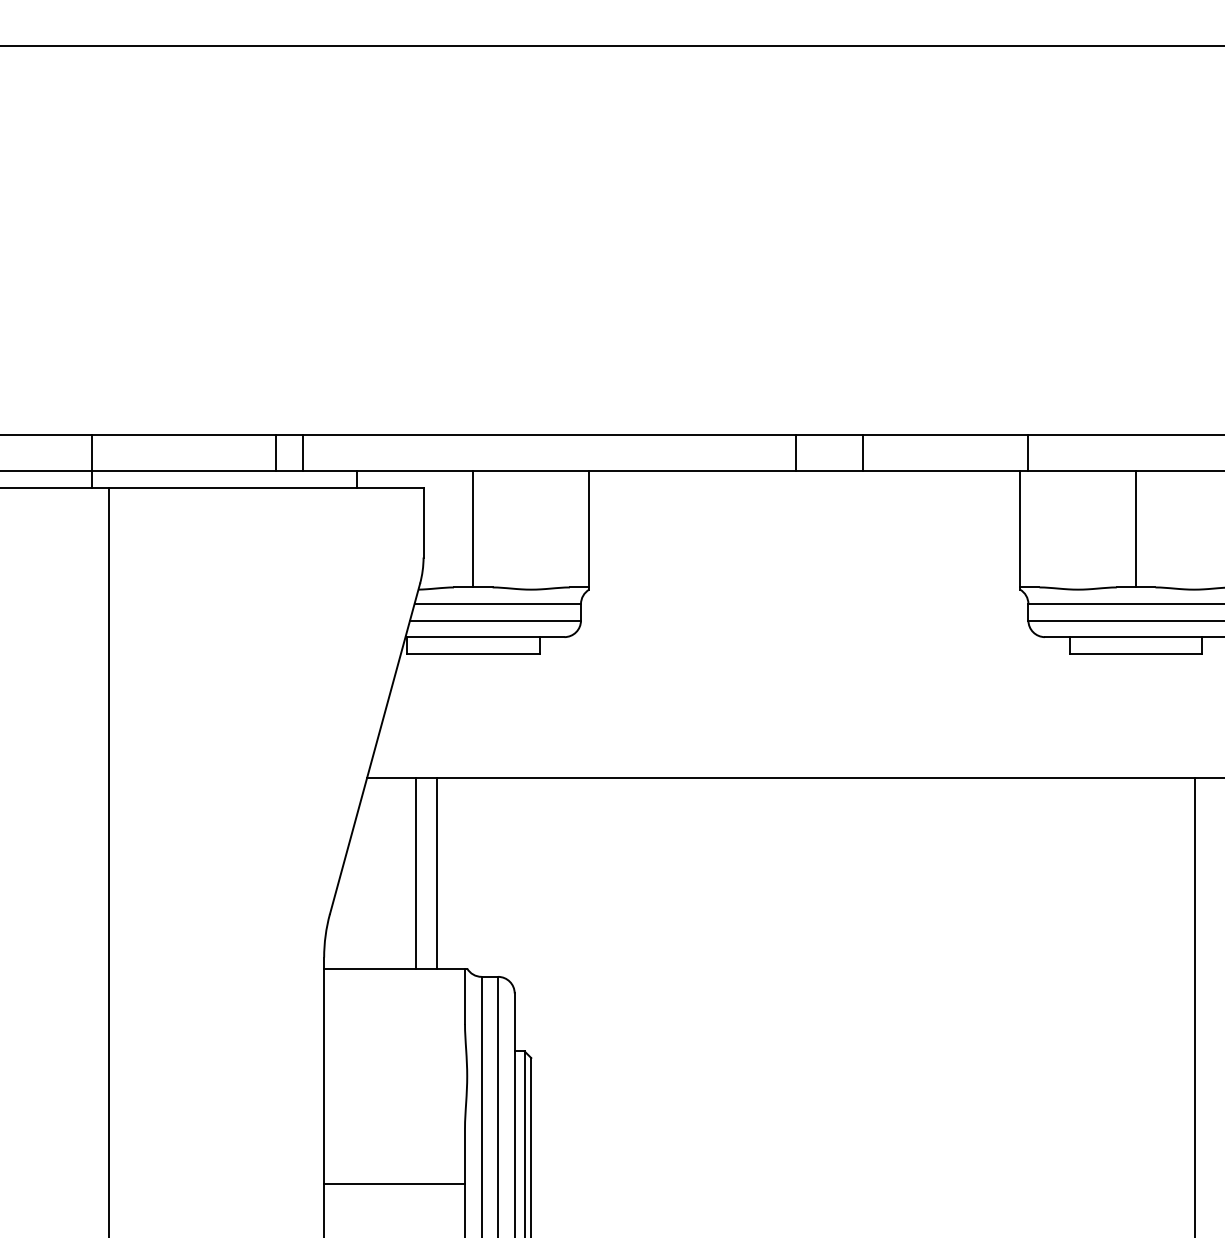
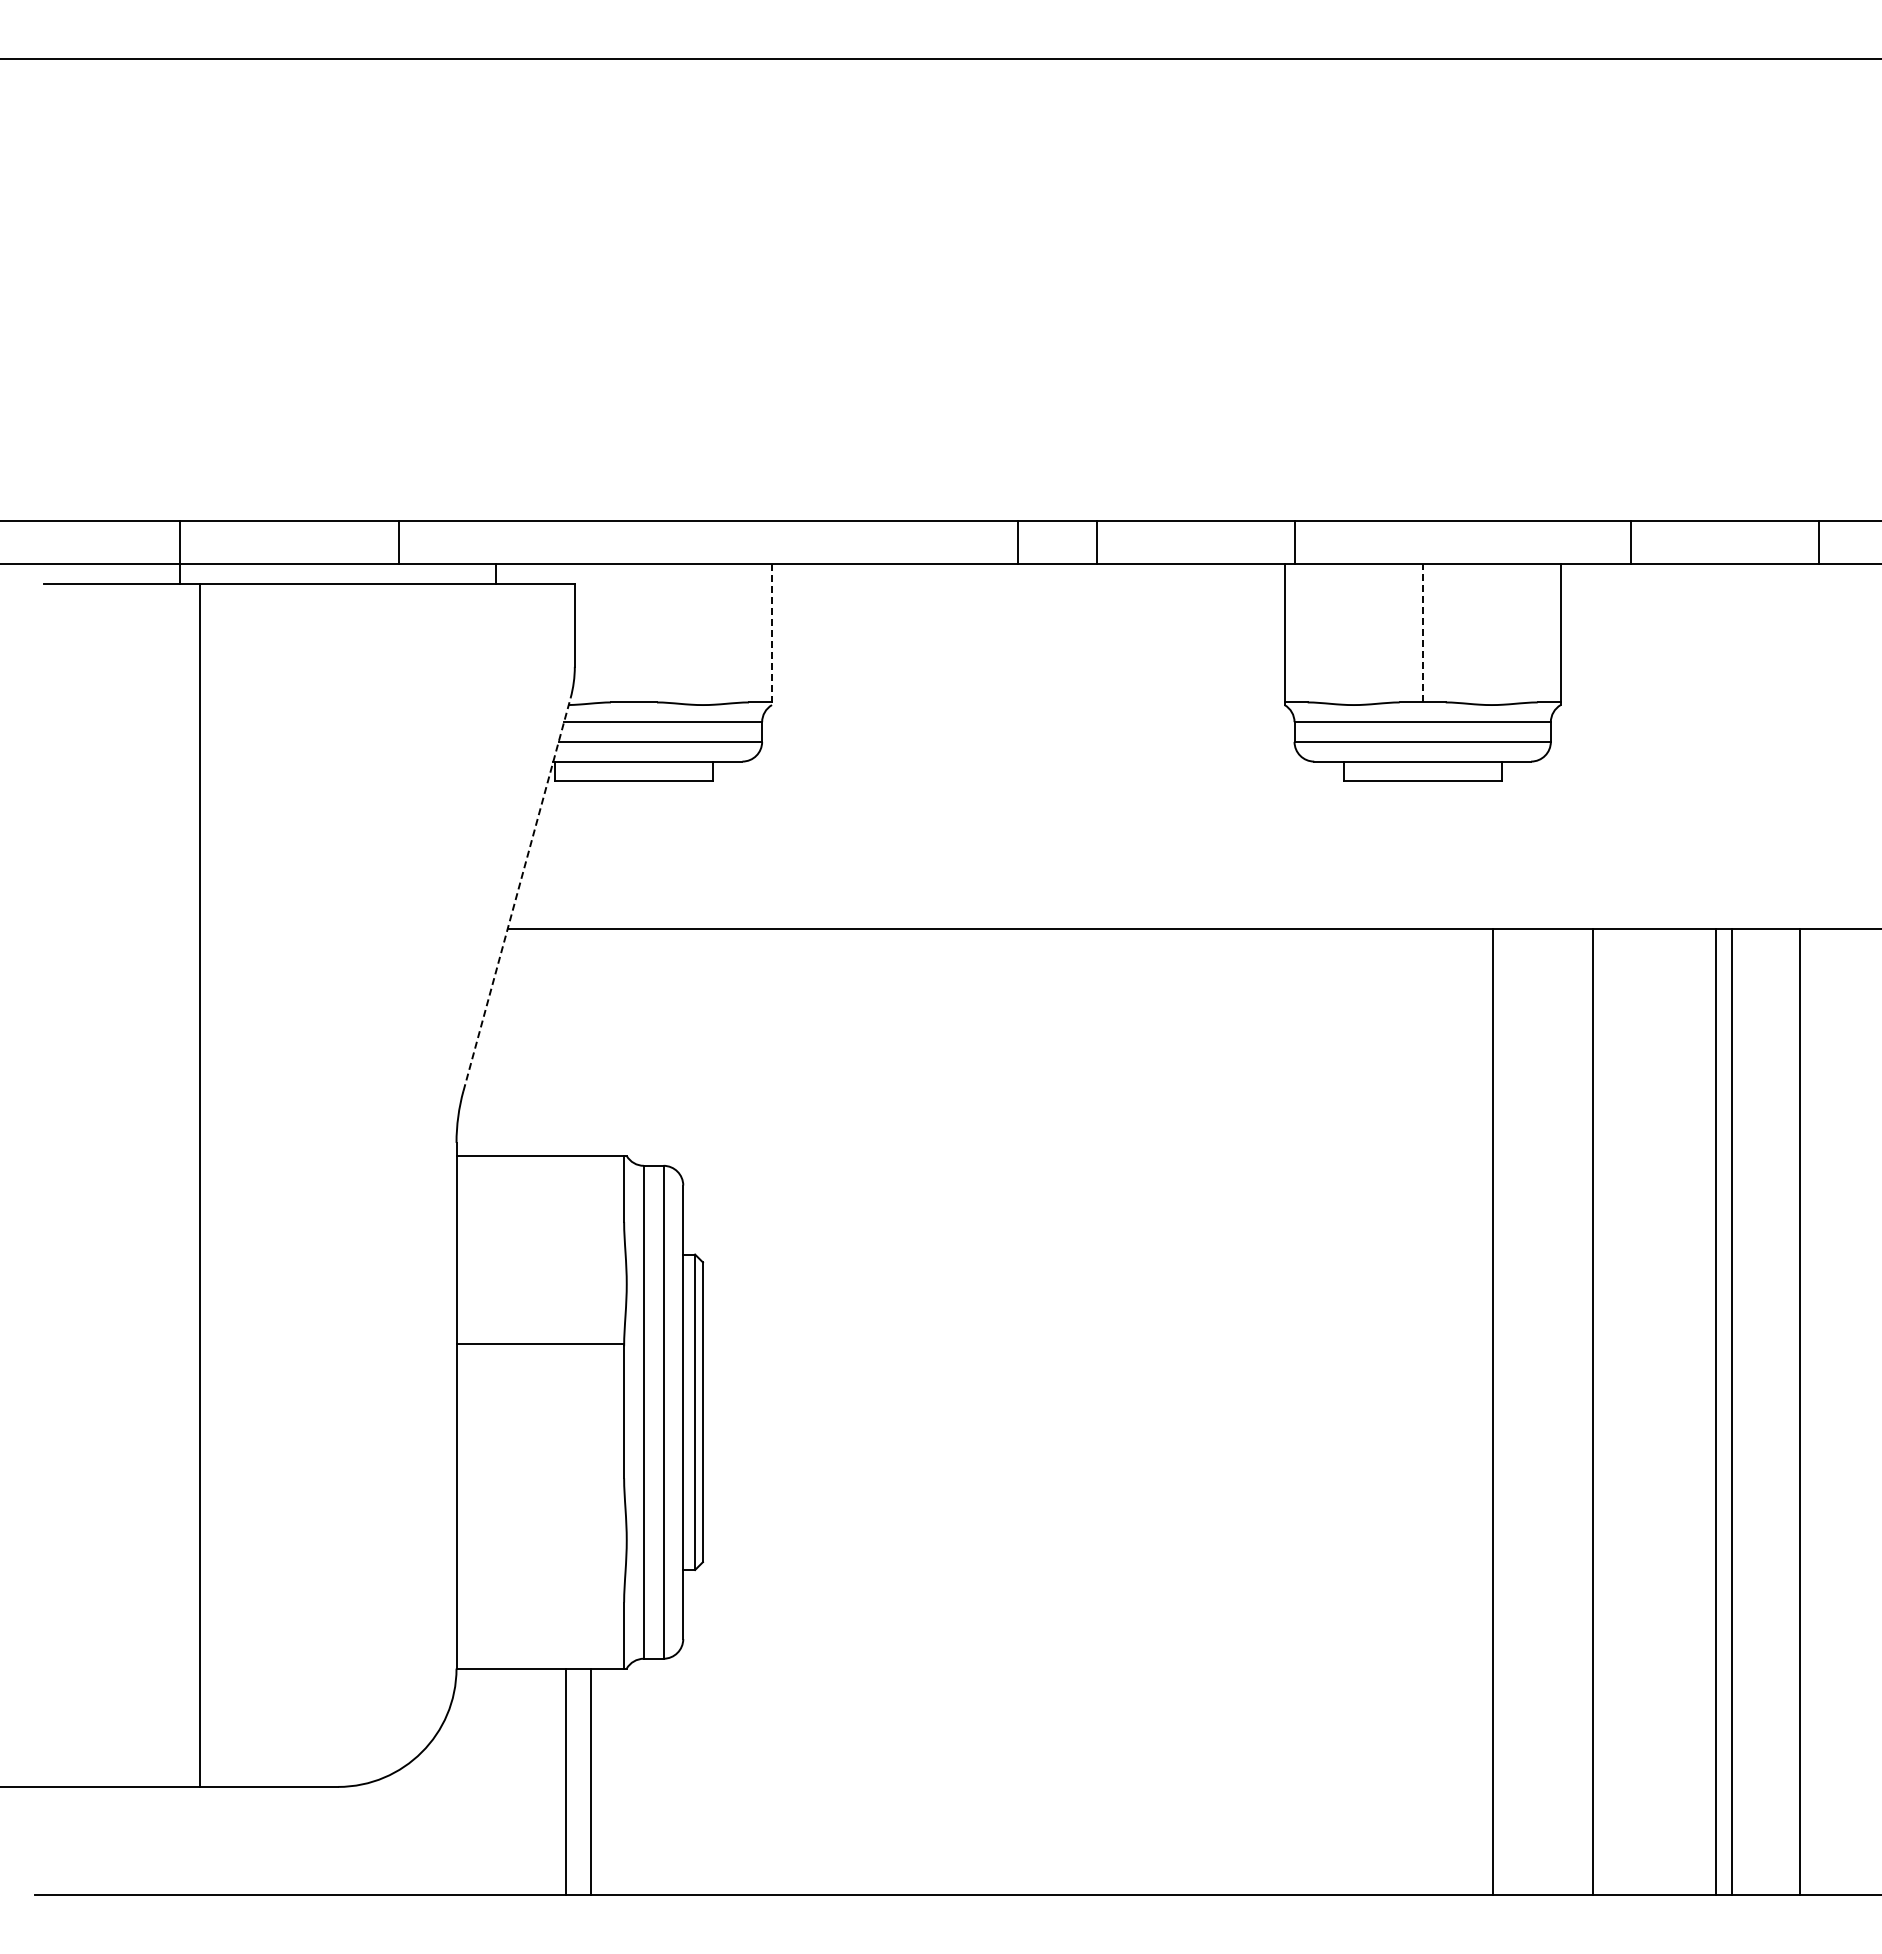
line: (303, 453) -> (431, 542), removed
line: (1135, 528) -> (1422, 632), solid -> dashed
line: (472, 529) -> (633, 633), removed
line: (589, 531) -> (772, 635), solid -> dashed
line: (375, 748) -> (517, 894), solid -> dashed
line: (416, 873) -> (566, 1042), removed
line: (436, 873) -> (590, 1042), removed
line: (394, 1184) -> (540, 1344), moved

